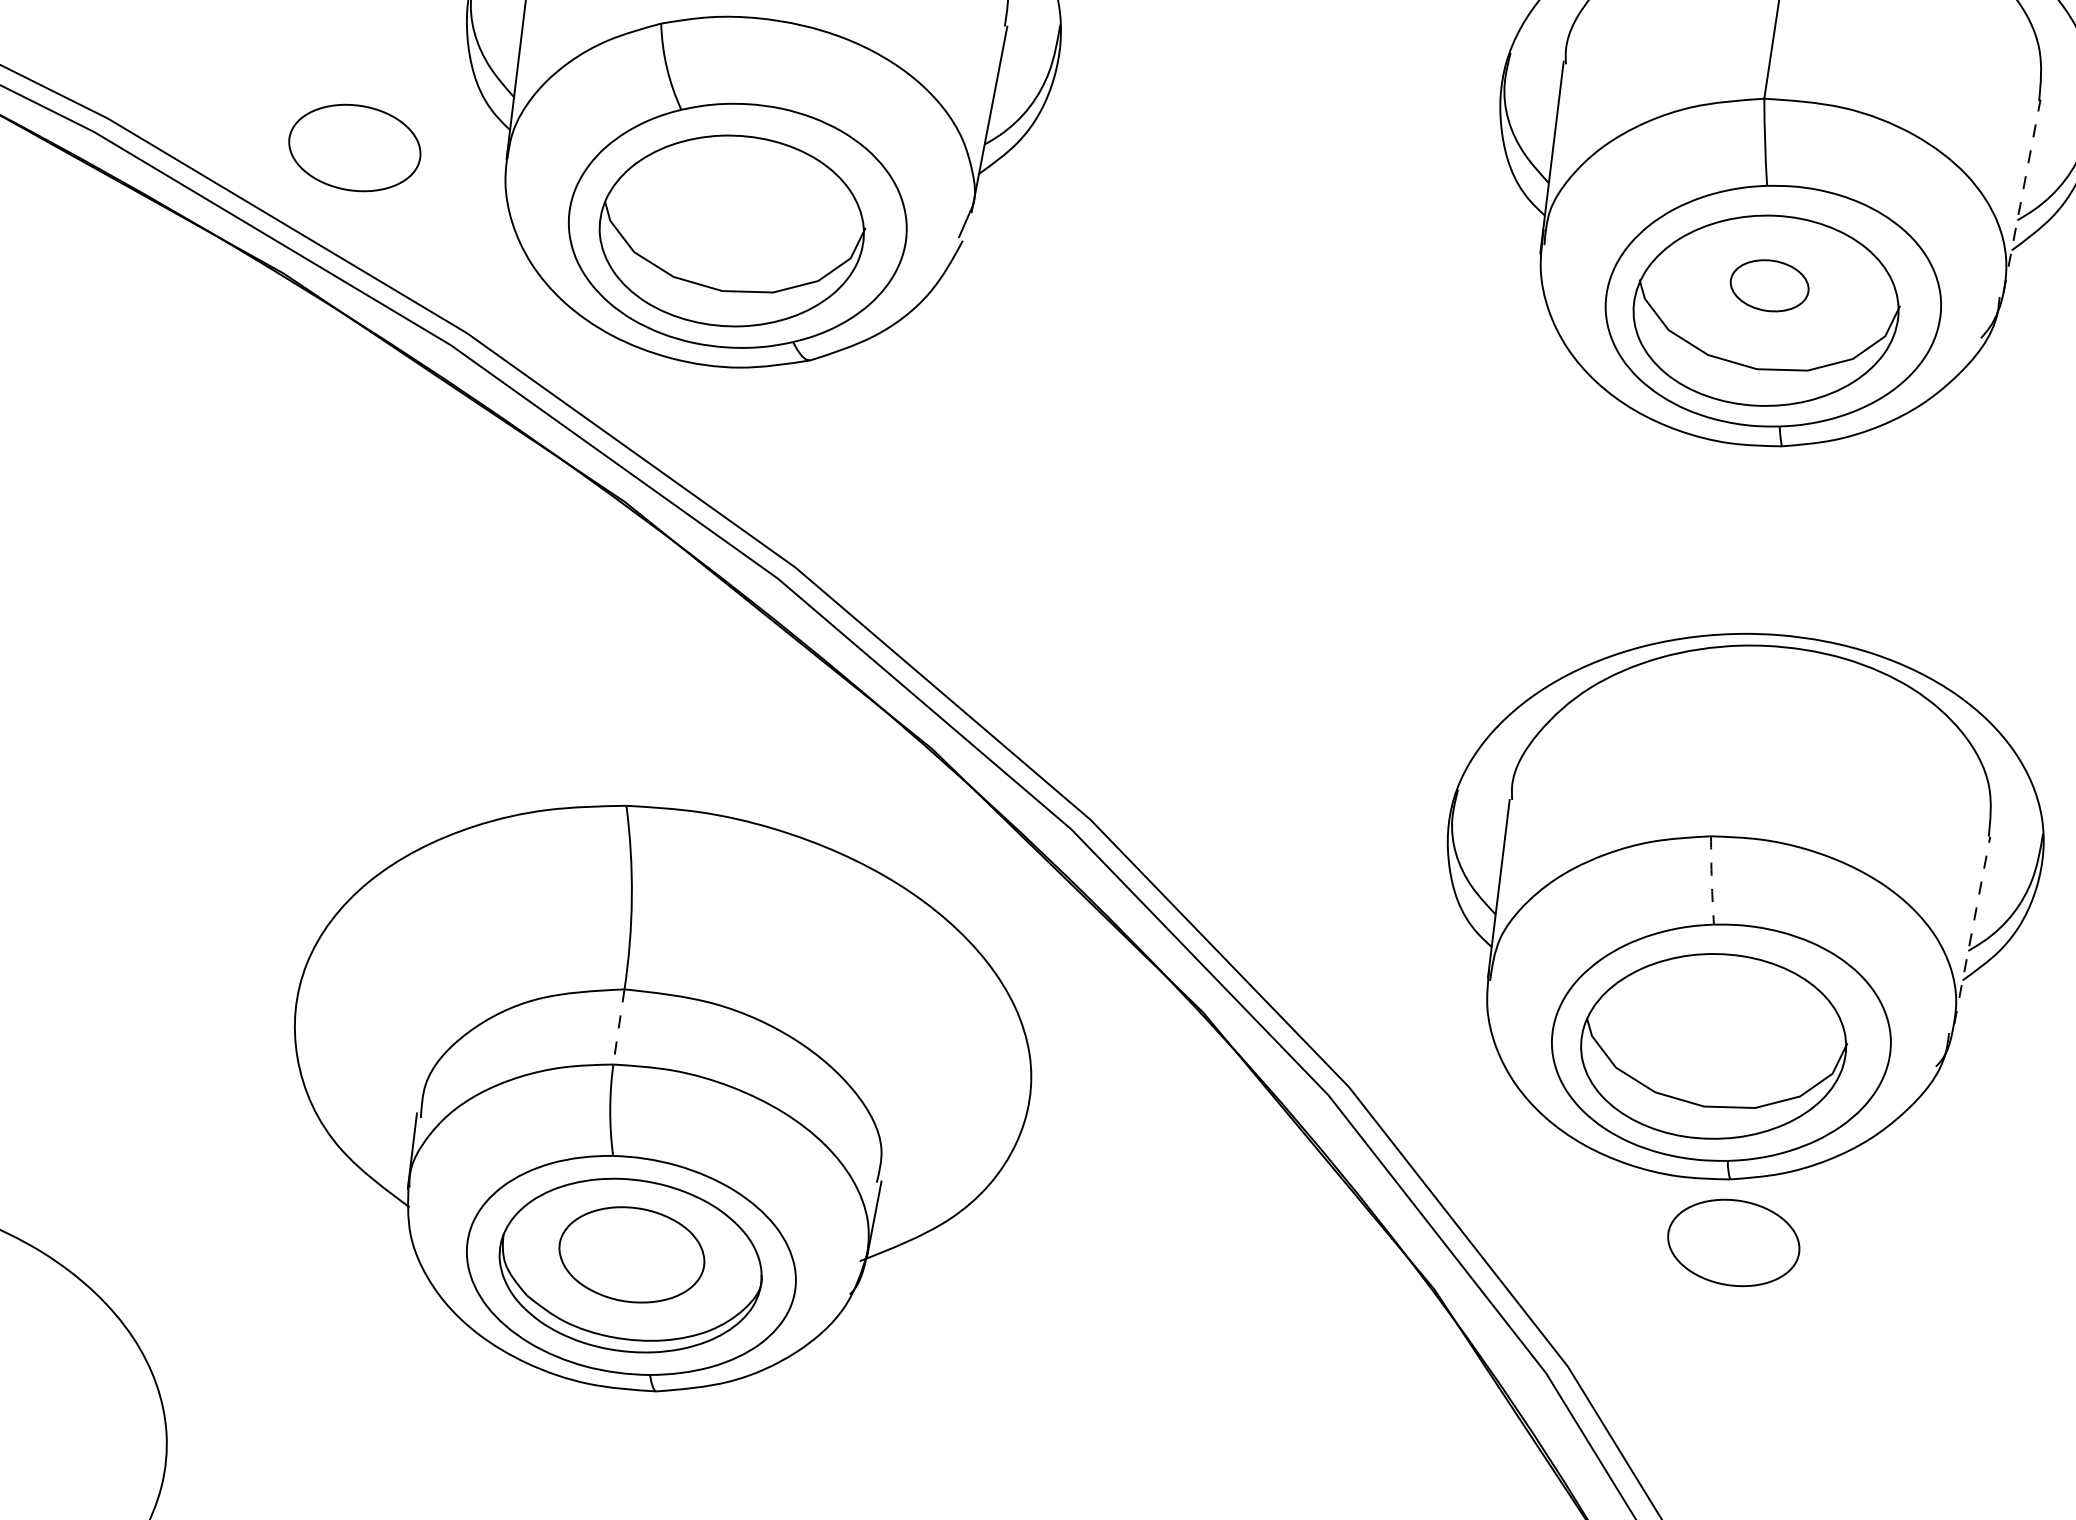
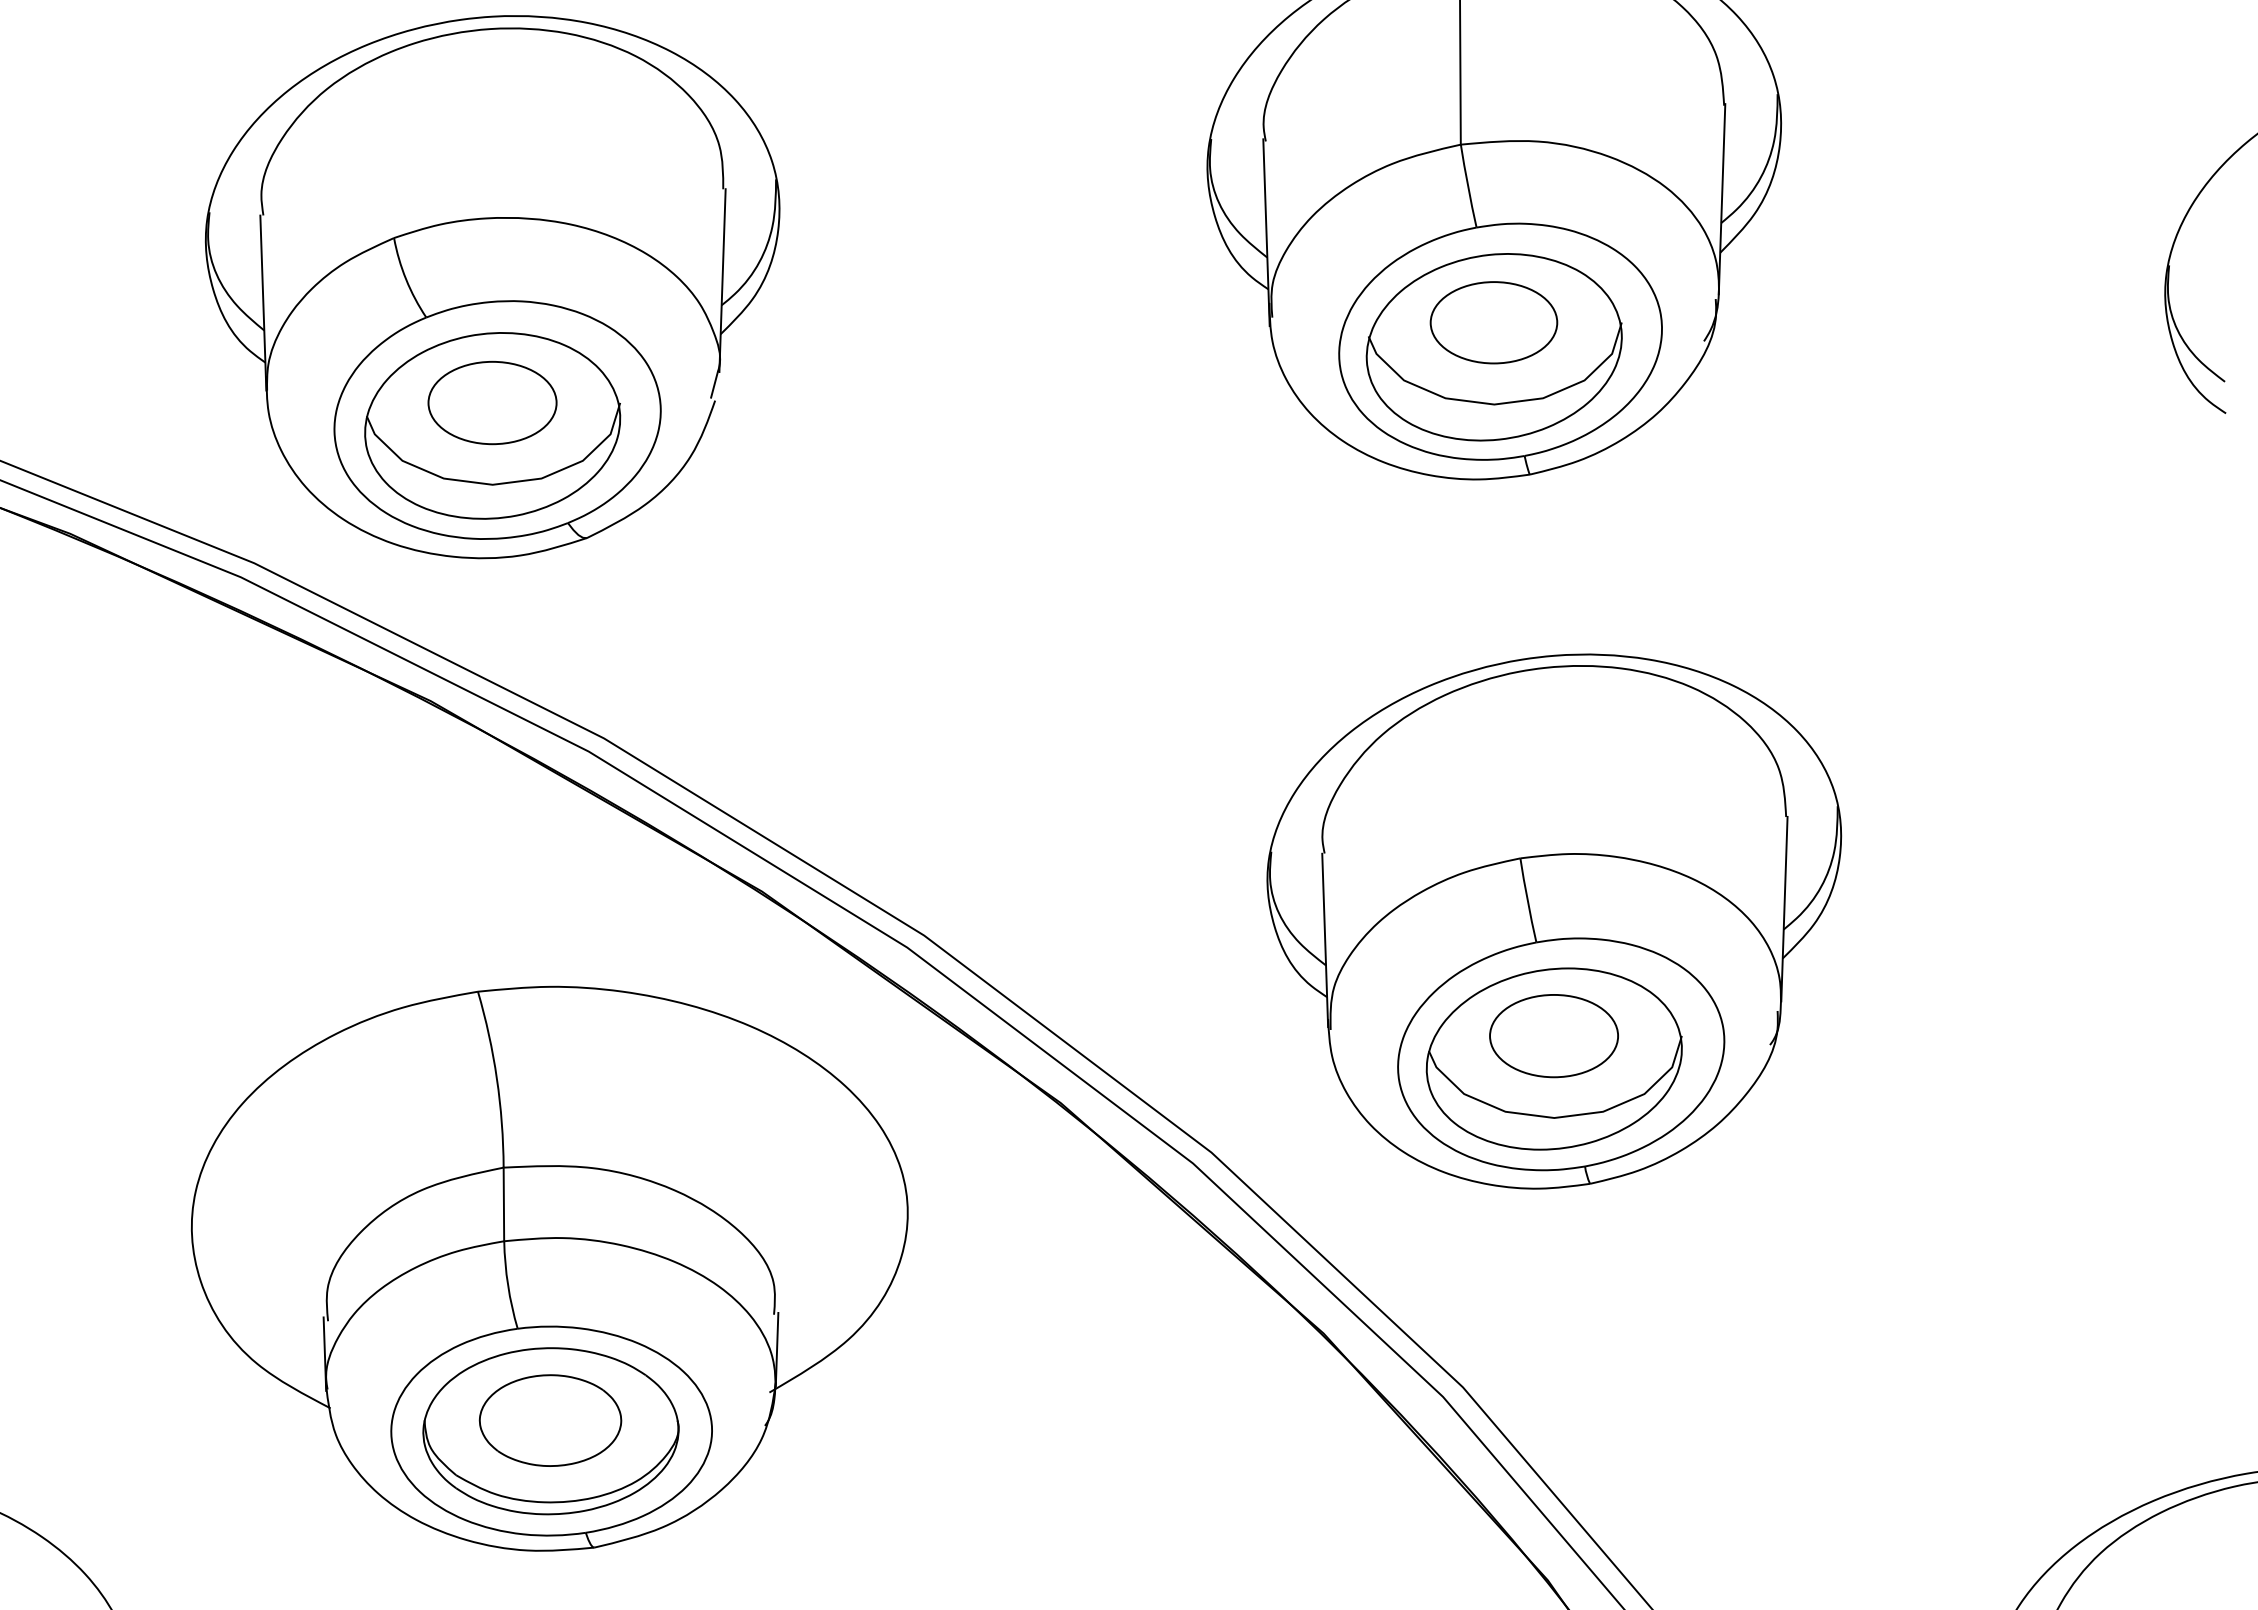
part: (354, 148) -> (492, 403), moved
line: (2022, 195) -> (1722, 198), dashed -> solid
part: (1769, 285) -> (1493, 322), size x1.67
arc: (1711, 880) -> (1527, 900), dashed -> solid
line: (1972, 929) -> (1784, 908), dashed -> solid
line: (618, 1026) -> (503, 1204), dashed -> solid
part: (1733, 1243) -> (1553, 1036), moved

